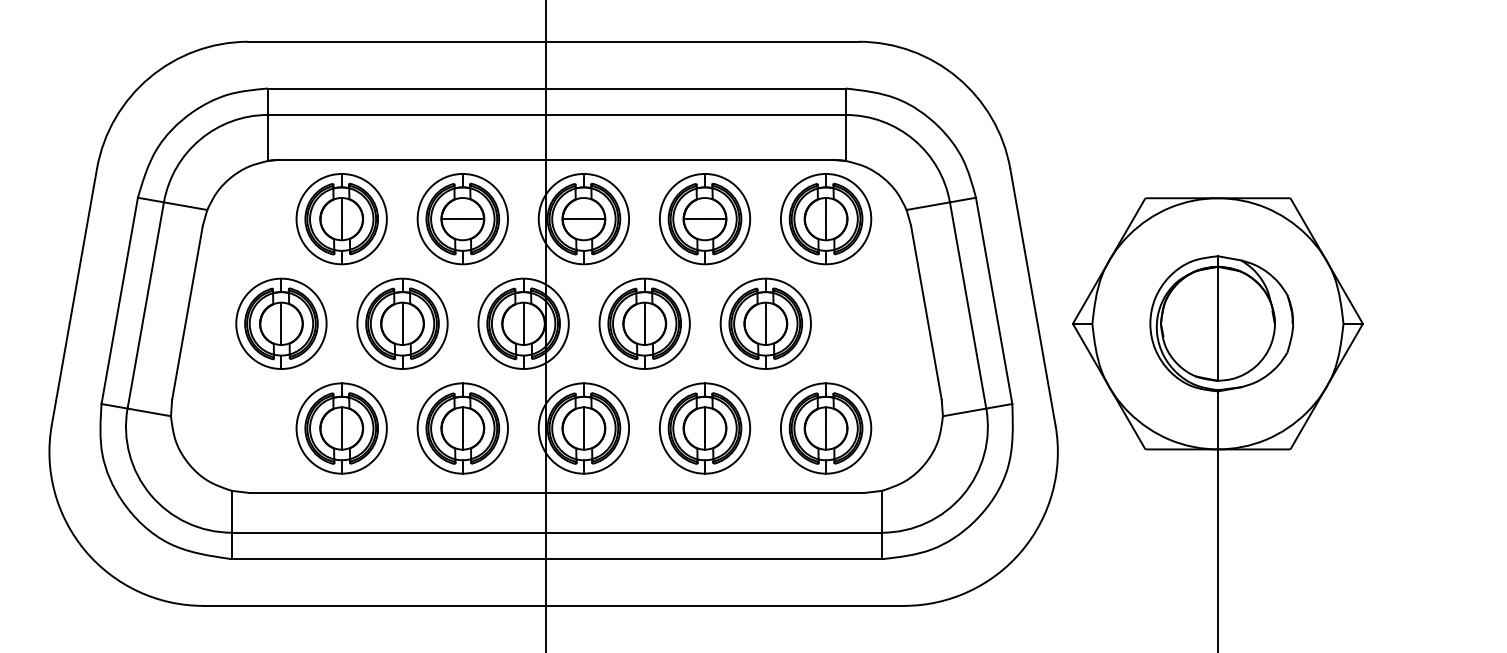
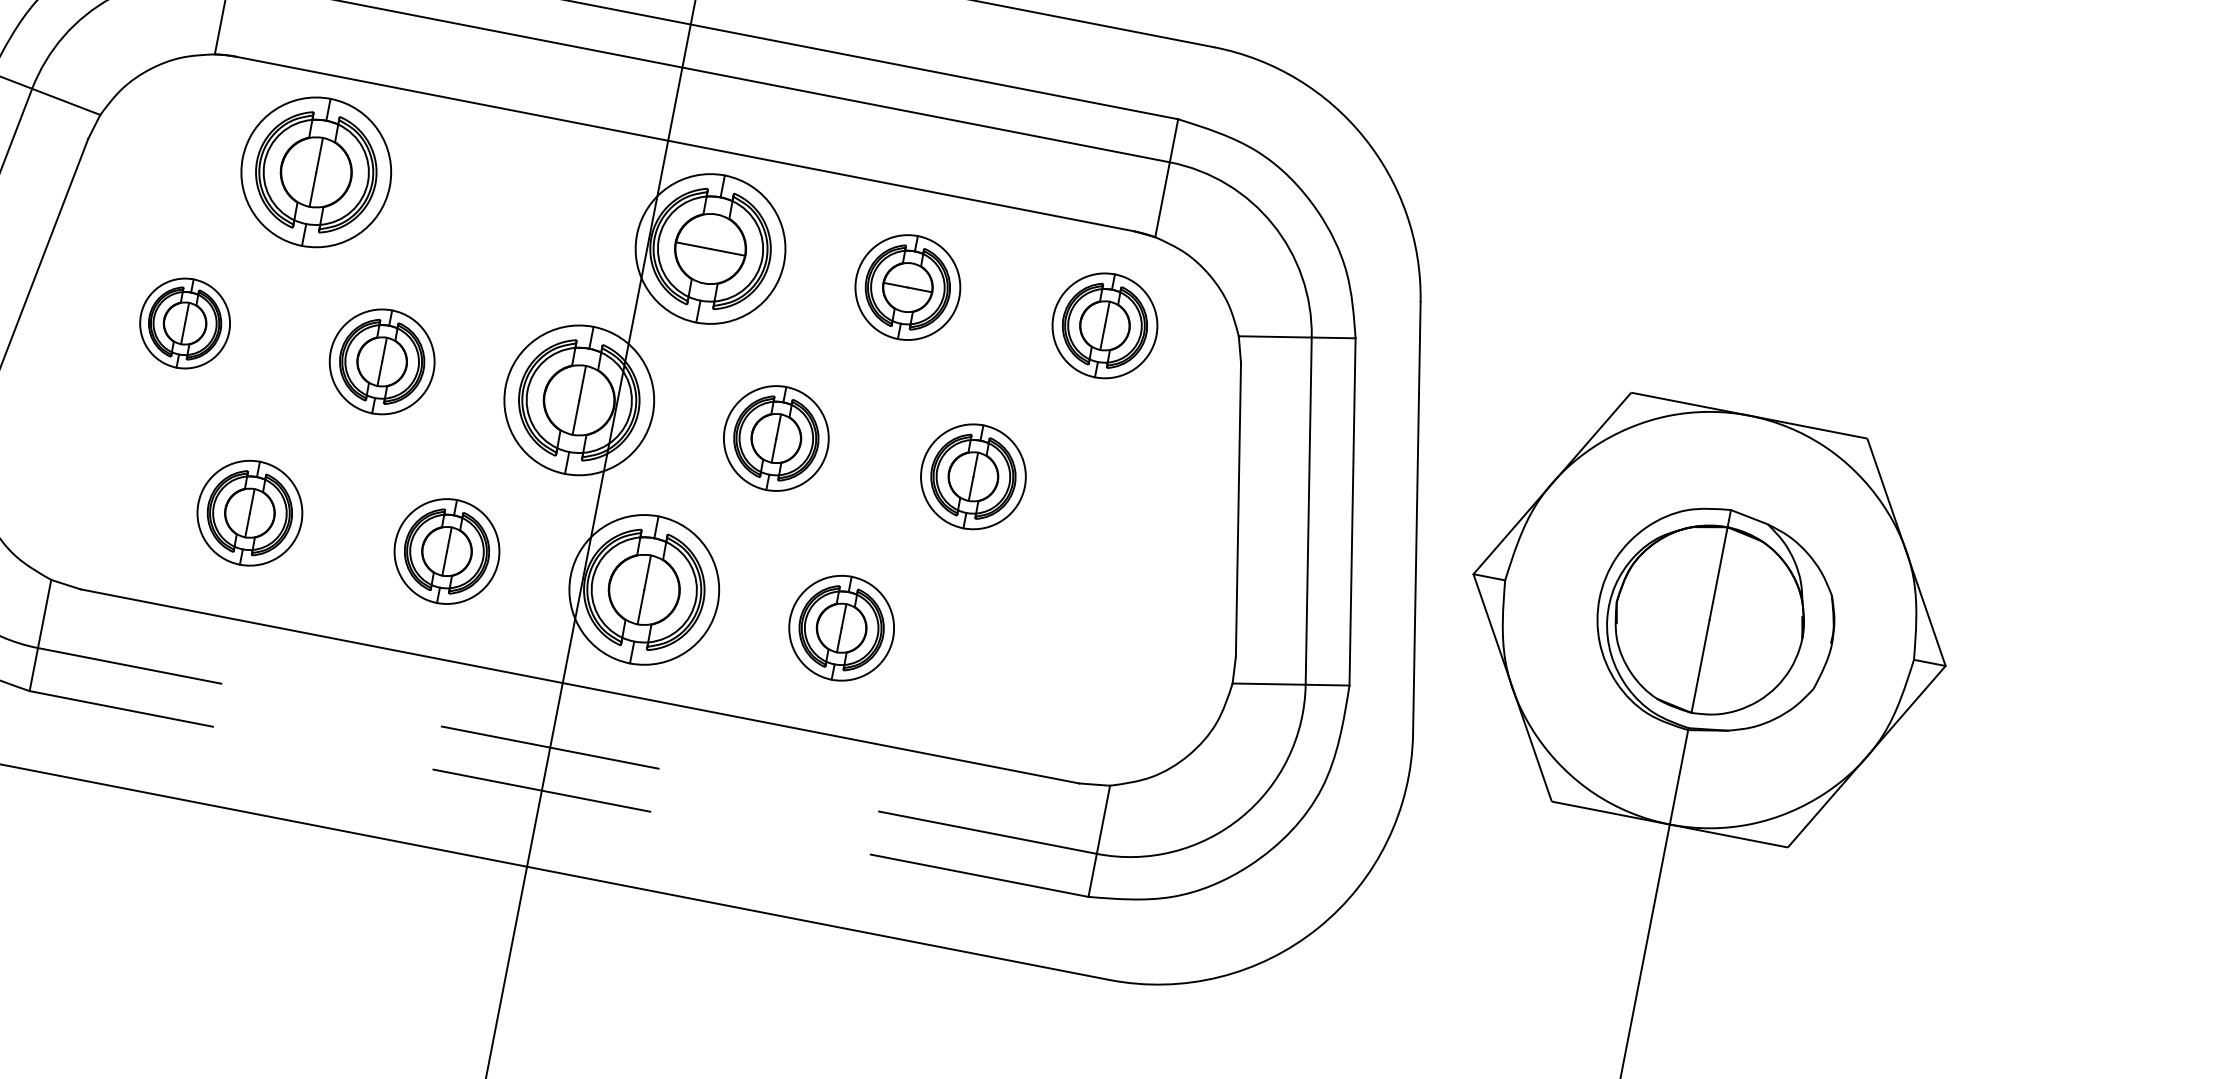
part: (462, 219) -> (512, 211), removed
part: (705, 219) -> (908, 288), size x0.7
part: (826, 219) -> (1105, 326), size x0.7
part: (281, 323) -> (185, 323), size x0.6
part: (402, 323) -> (382, 361), size x0.7
part: (644, 323) -> (776, 438), size x0.7
part: (765, 323) -> (973, 476), size x0.7
part: (341, 428) -> (249, 513), size x0.7
part: (462, 428) -> (446, 551), size x0.7
part: (705, 428) -> (842, 628), size x0.7
part: (826, 428) -> (1039, 666), removed
line: (556, 532) -> (566, 750), solid -> dashed
line: (556, 559) -> (558, 794), solid -> dashed

